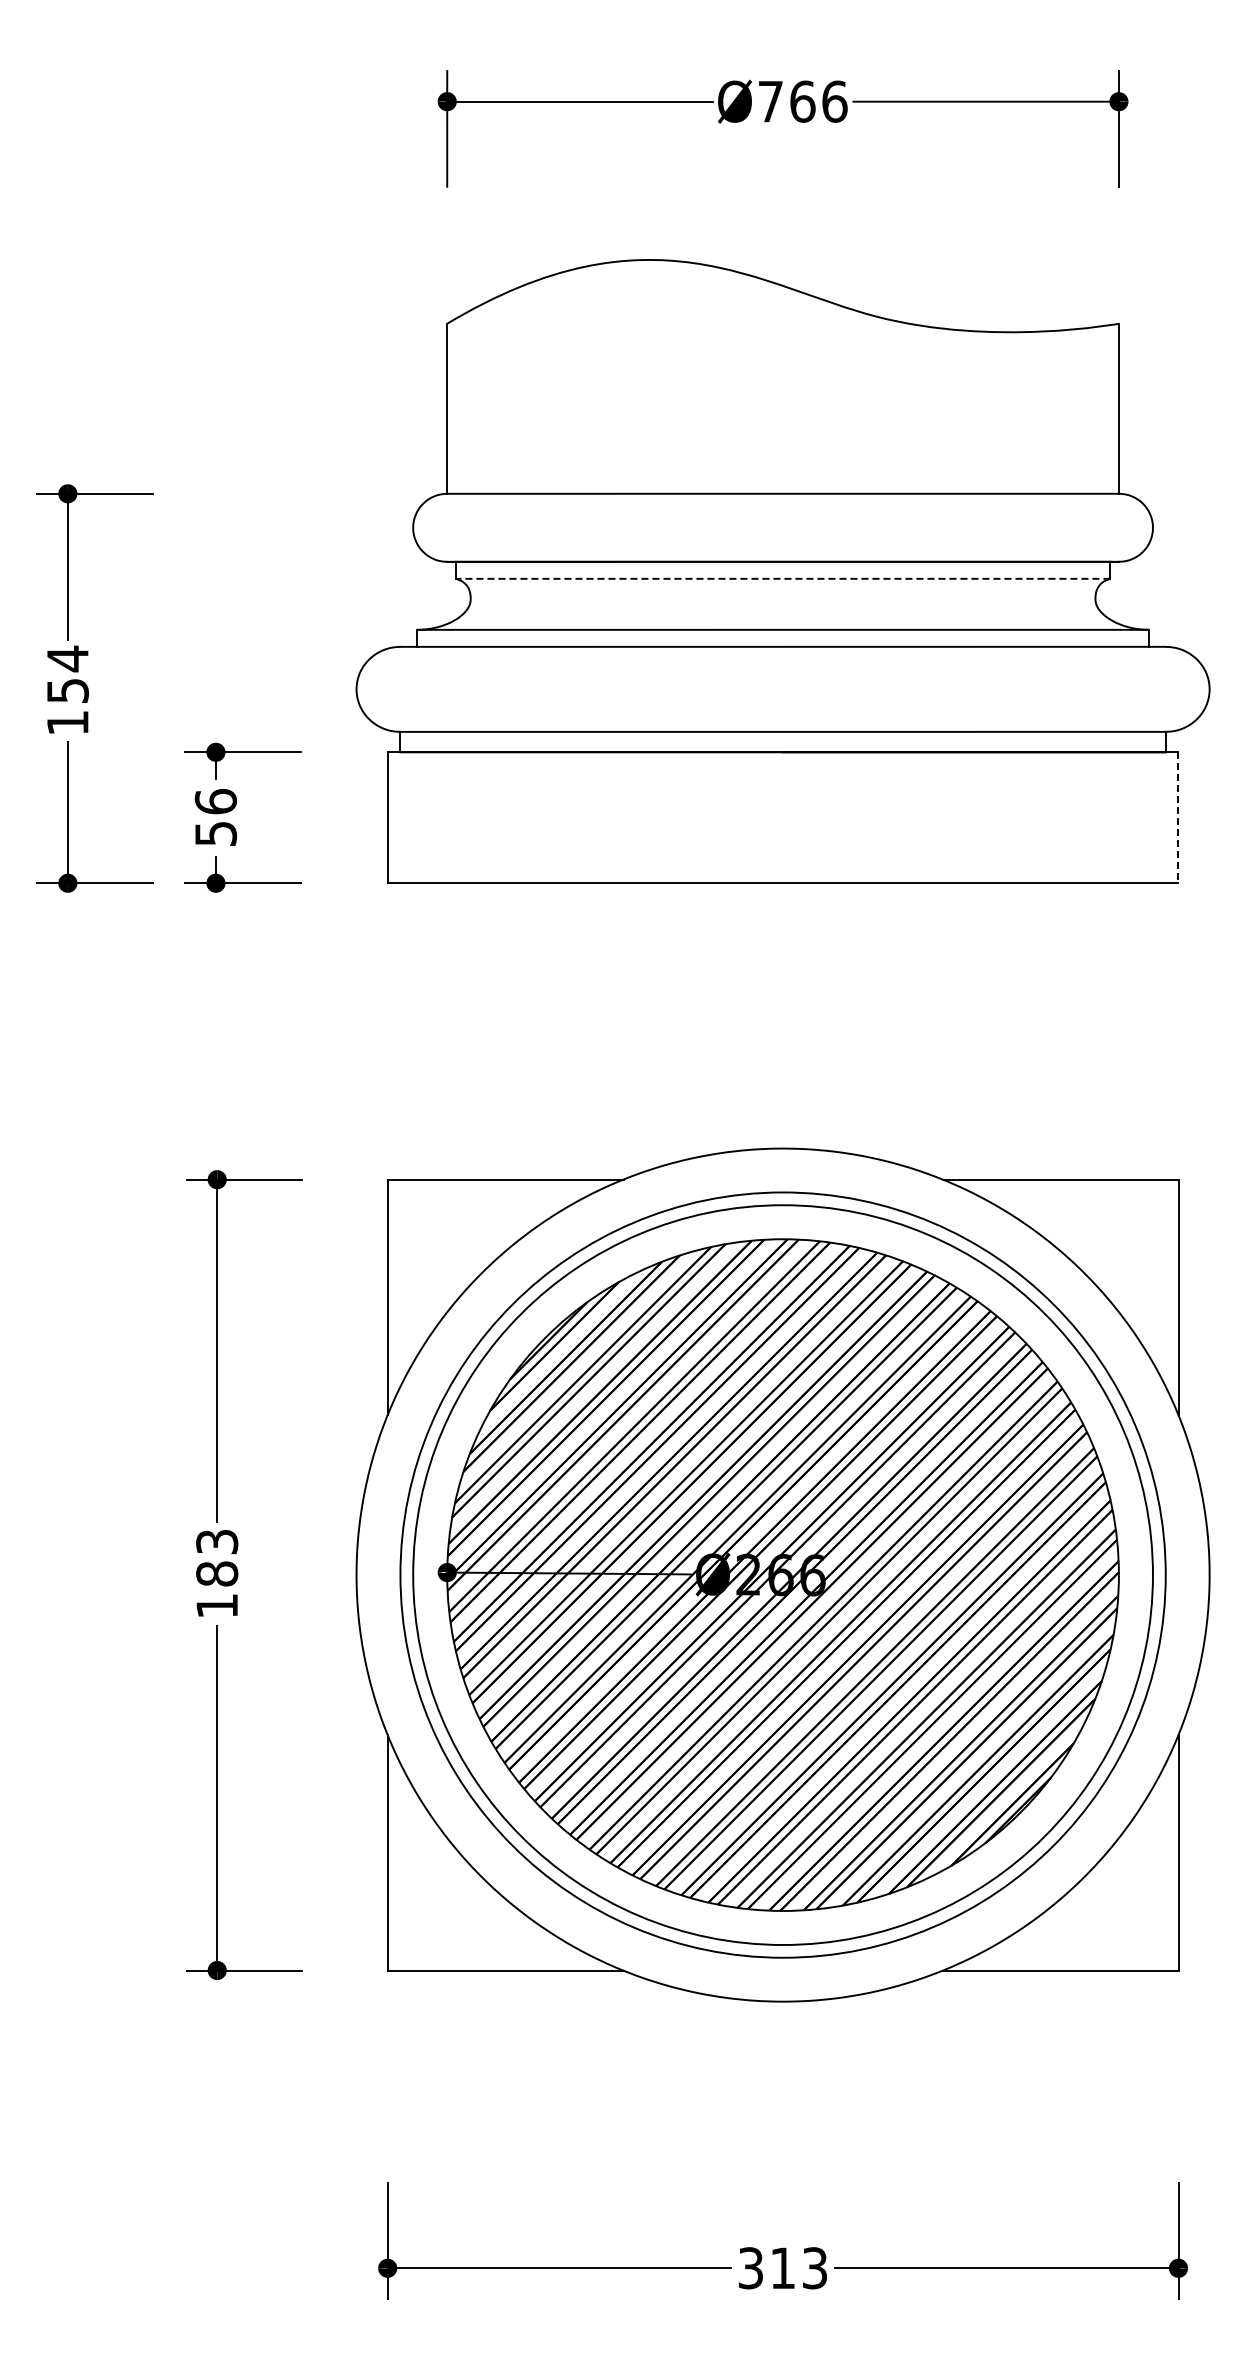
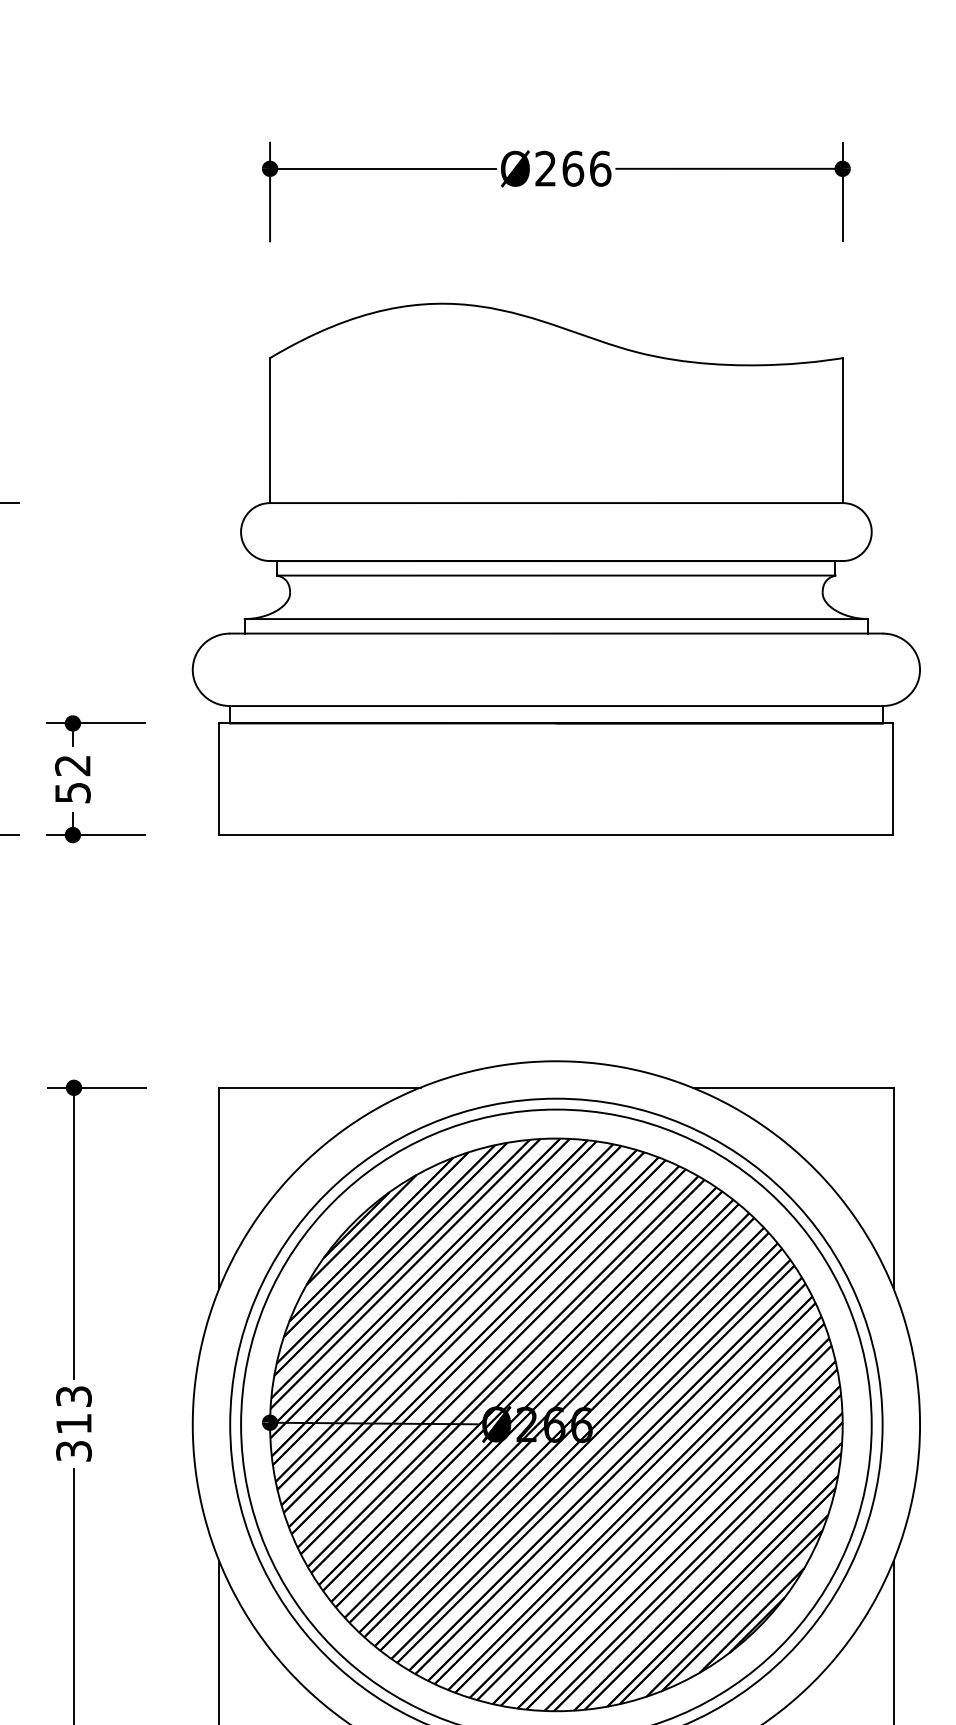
text: (770, 101) -> (545, 168), Ø766 -> Ø266
line: (782, 578) -> (555, 575), dashed -> solid
text: (215, 801) -> (72, 765), 56 -> 52
line: (1178, 818) -> (893, 779), dashed -> solid
text: (217, 1589) -> (74, 1437), 183 -> 313

